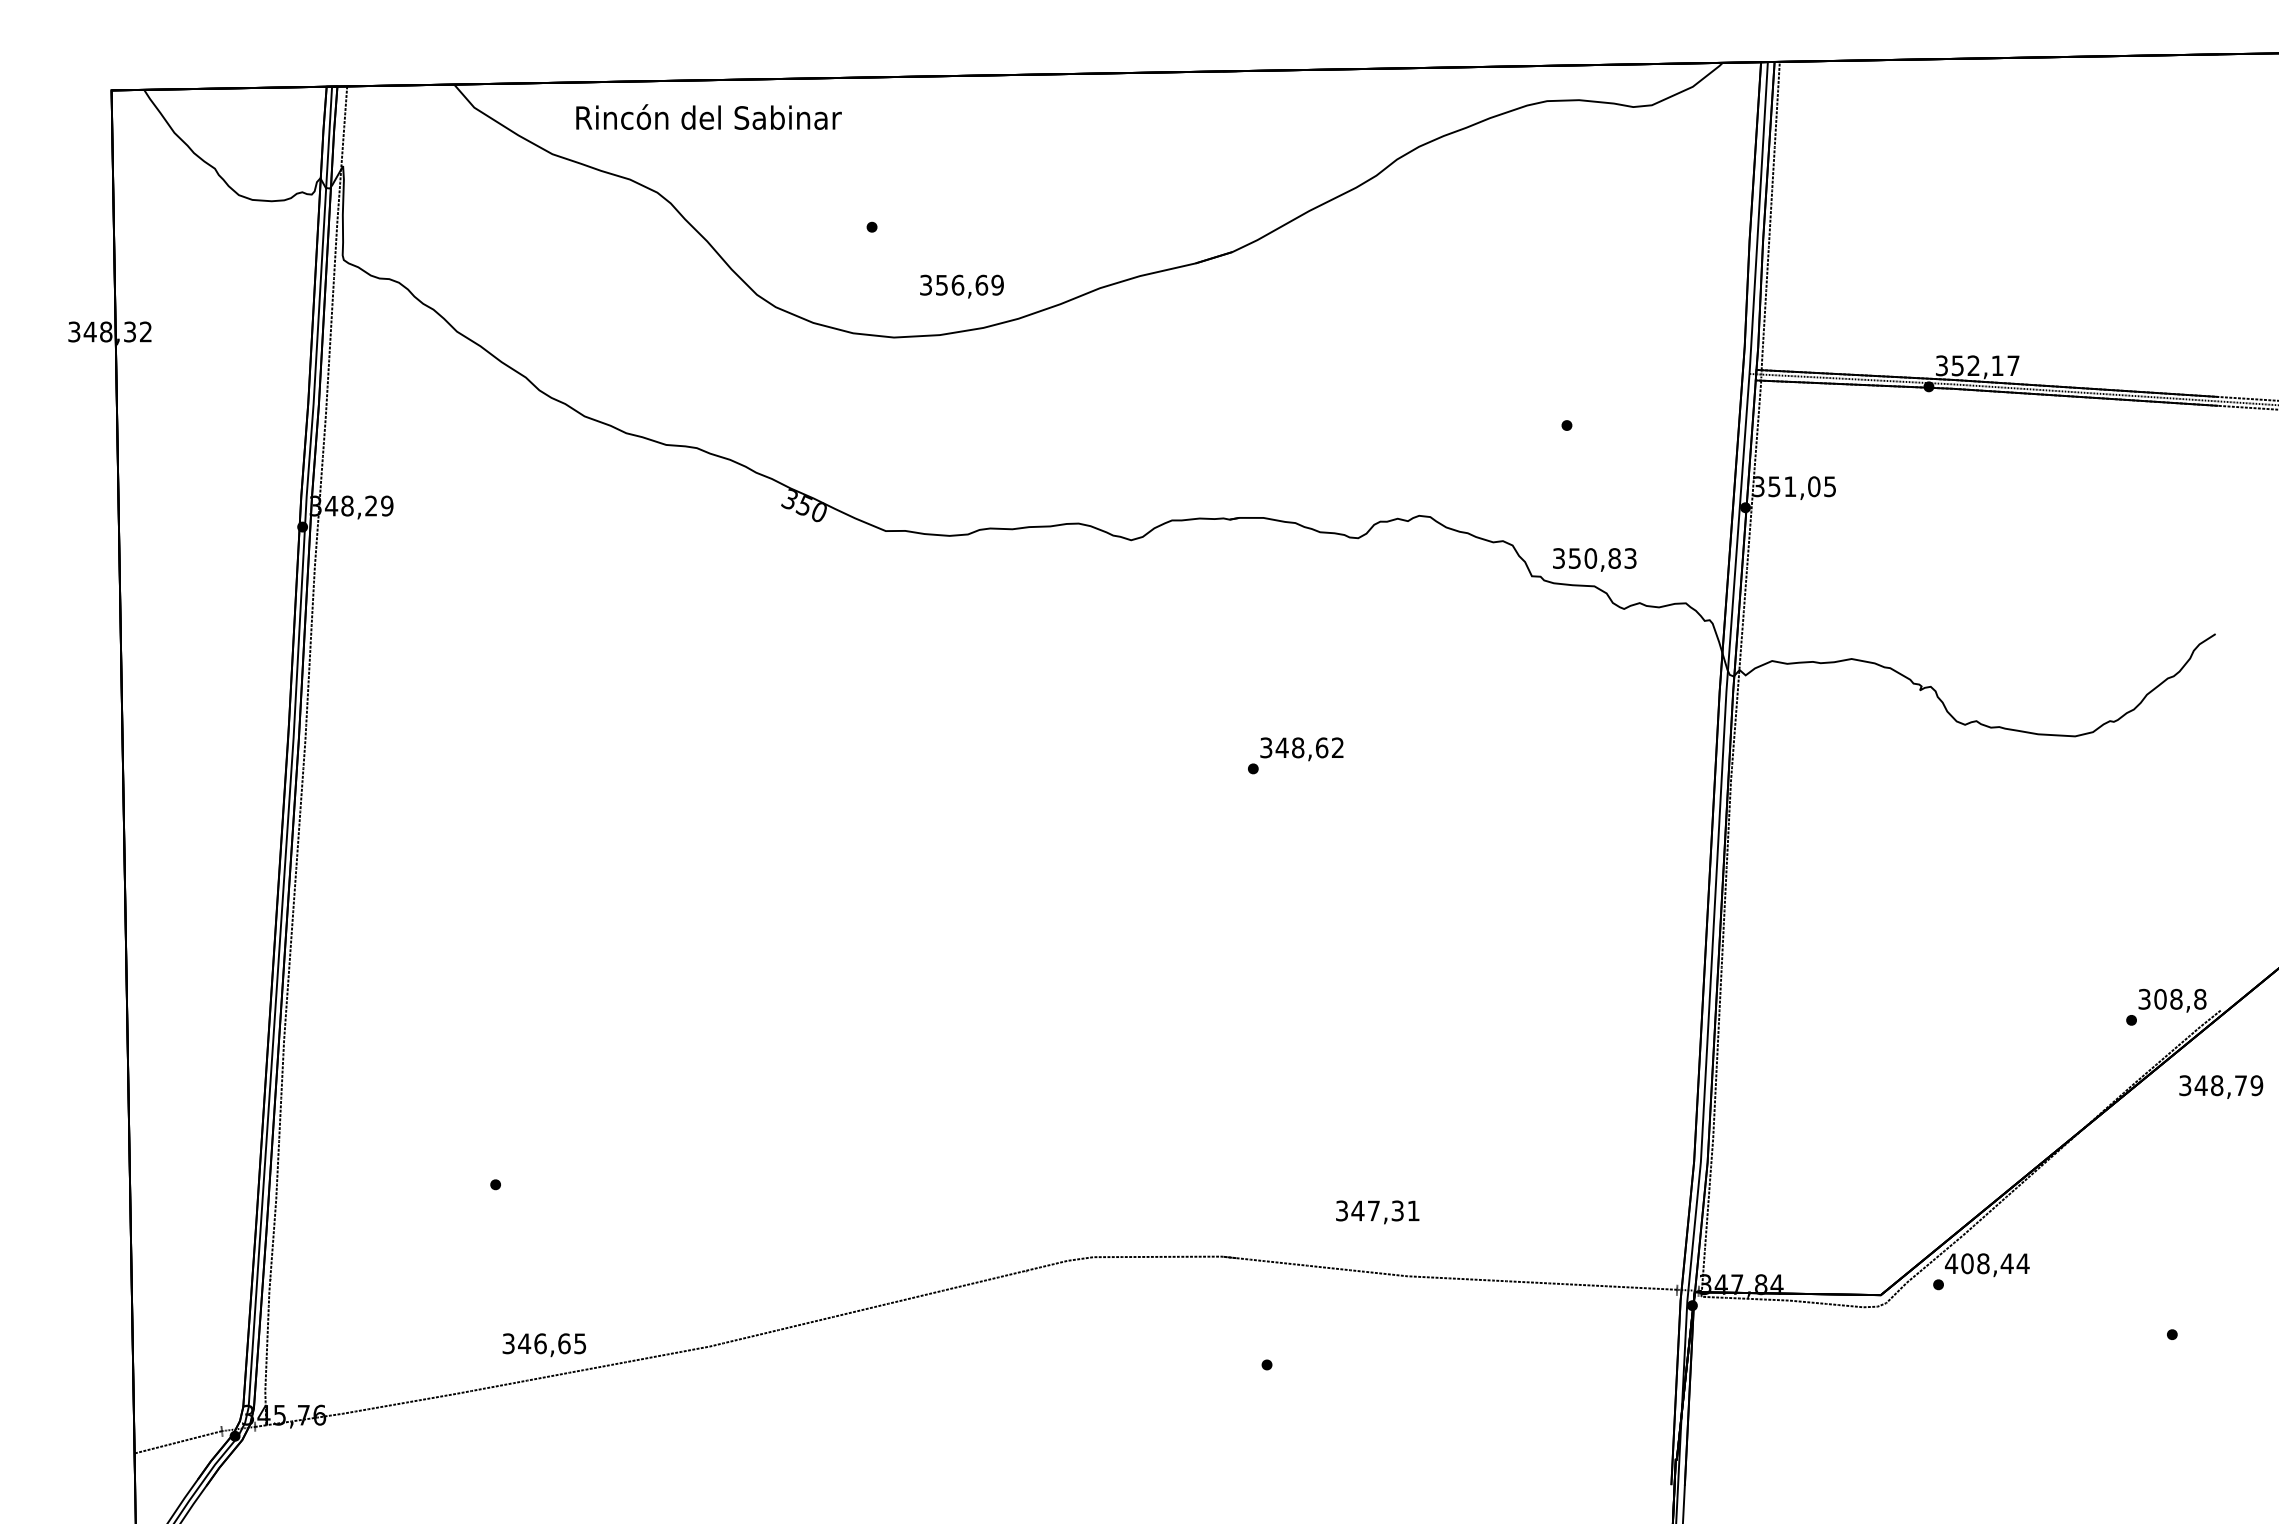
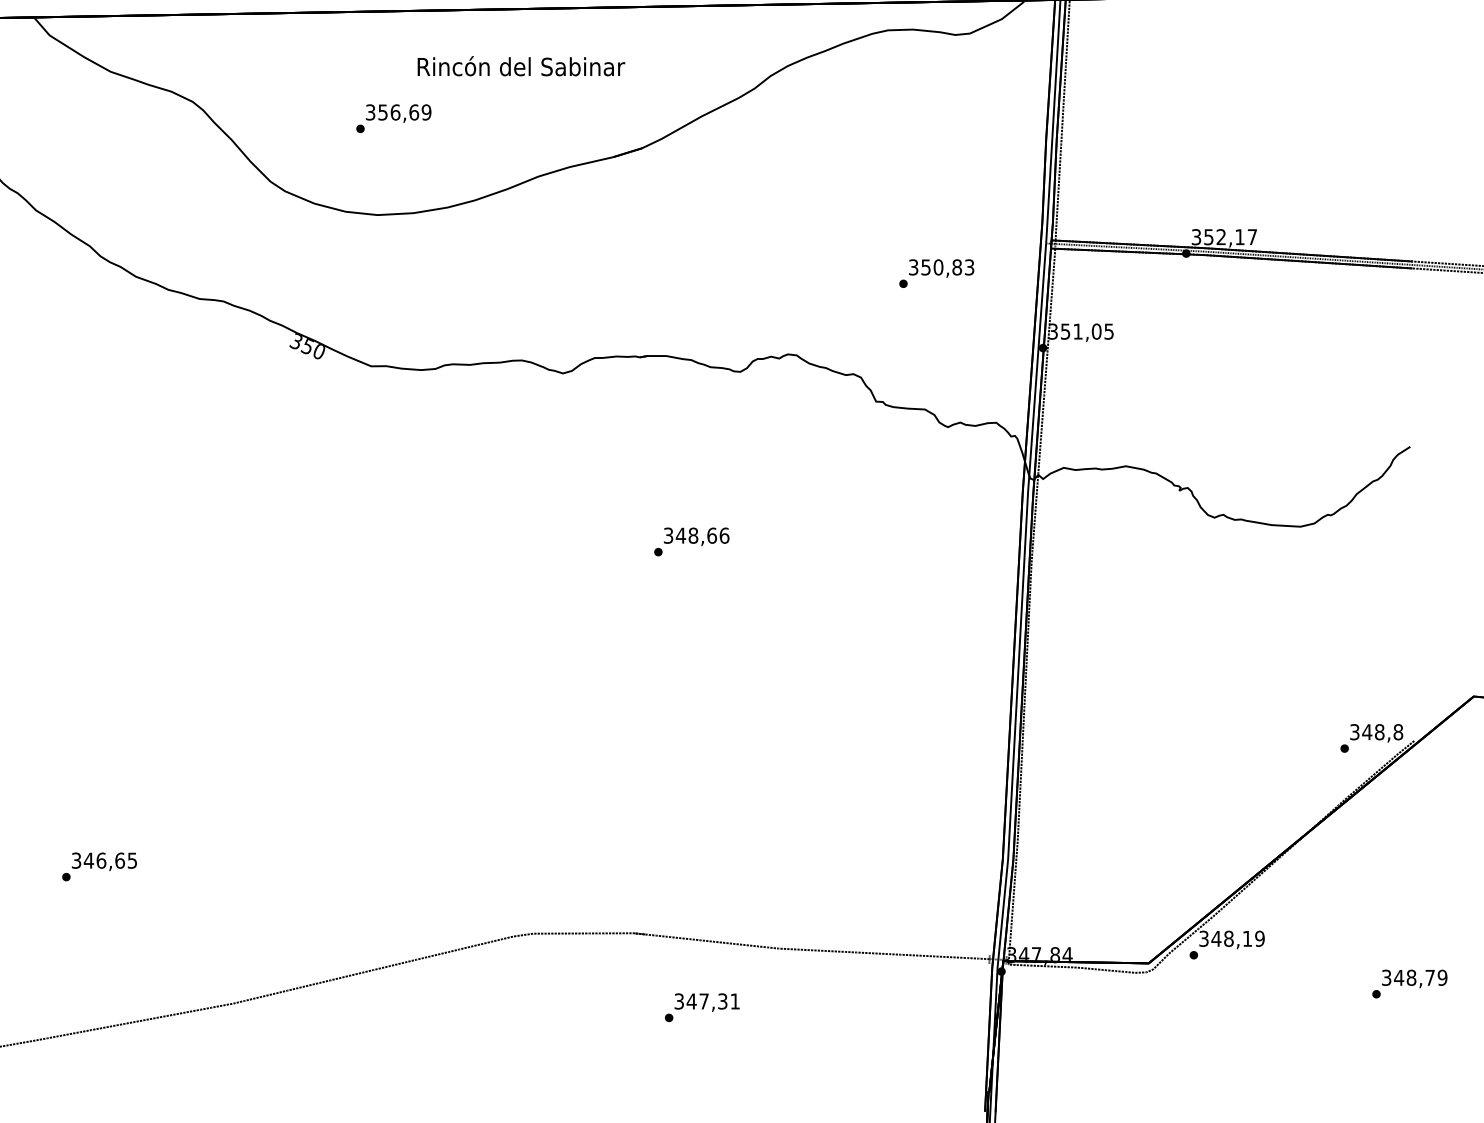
text: (708, 116) -> (521, 65), moved
text: (961, 286) -> (398, 113), moved
text: (1594, 559) -> (941, 268), moved
text: (1337, 747) -> (724, 535), 348,62 -> 348,66
text: (2160, 998) -> (1367, 731), 308,8 -> 348,8
text: (2221, 1086) -> (1414, 978), moved
text: (1377, 1212) -> (706, 1002), moved
text: (1986, 1263) -> (1231, 938), 408,44 -> 348,19
text: (544, 1345) -> (104, 862), moved

